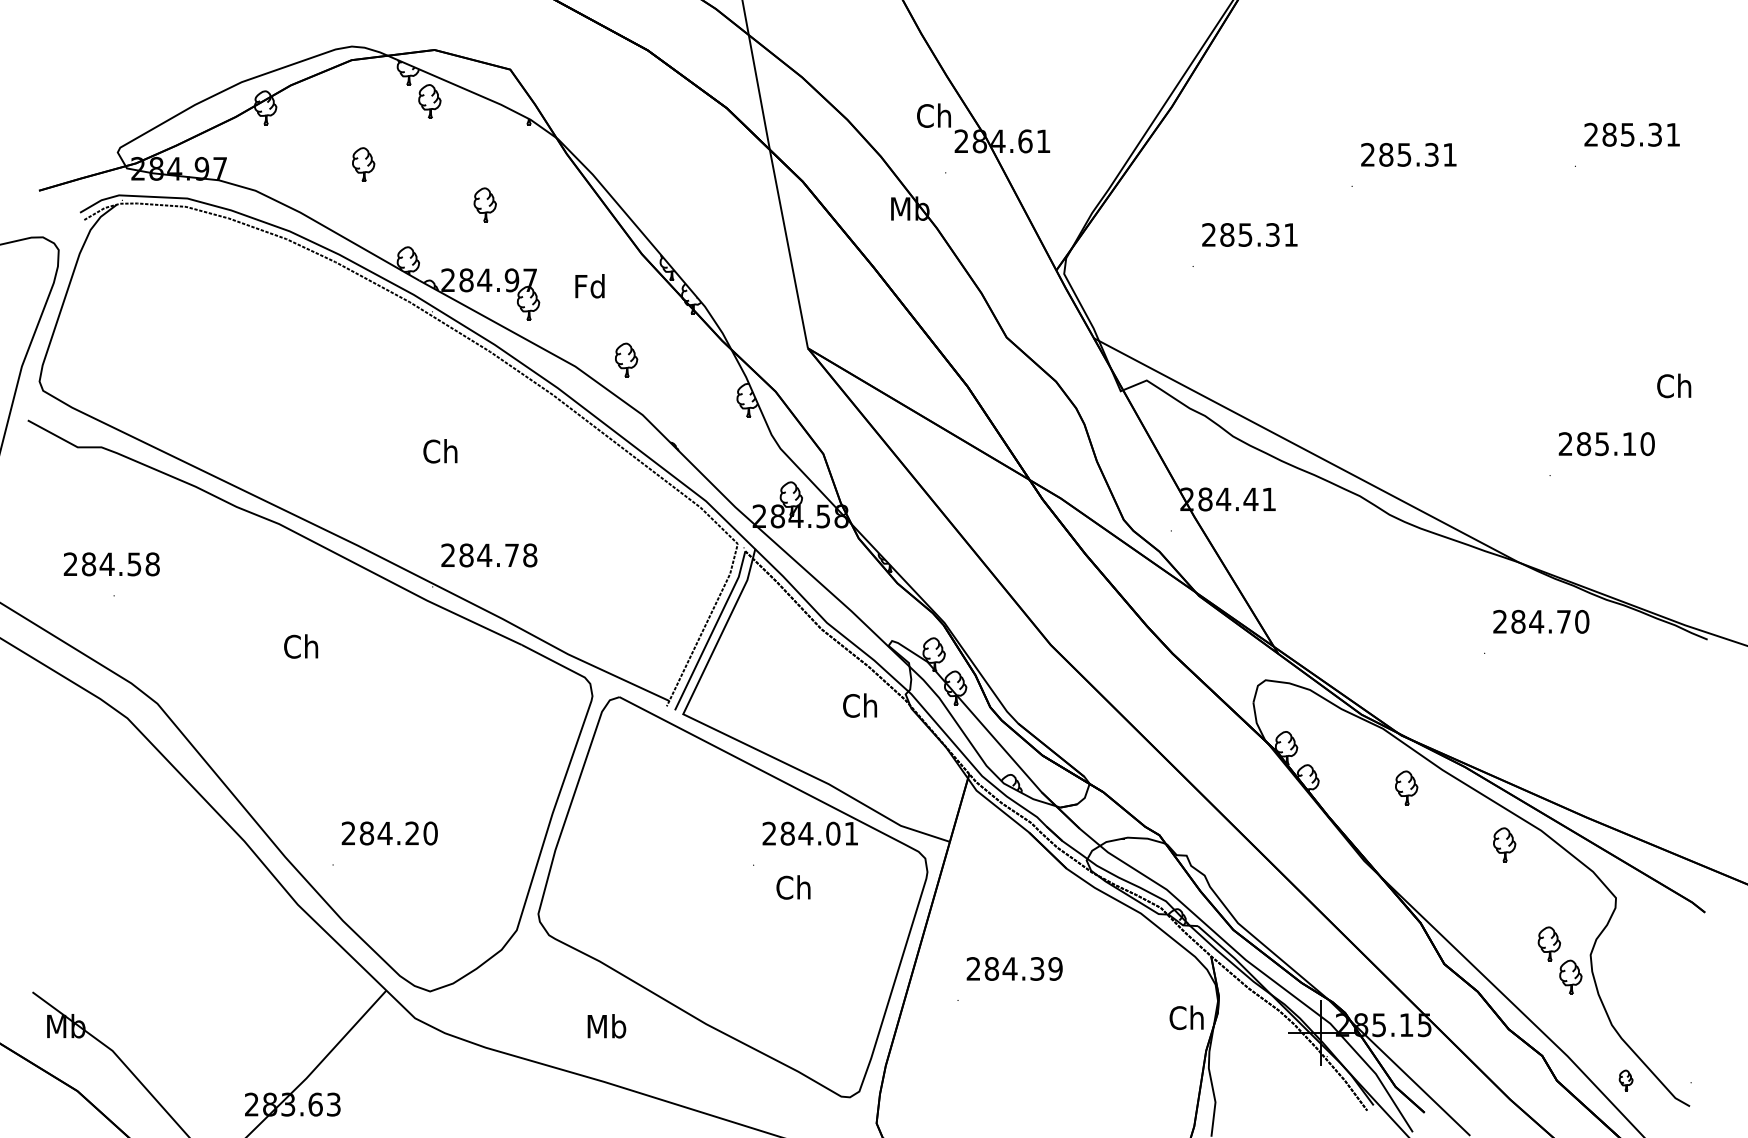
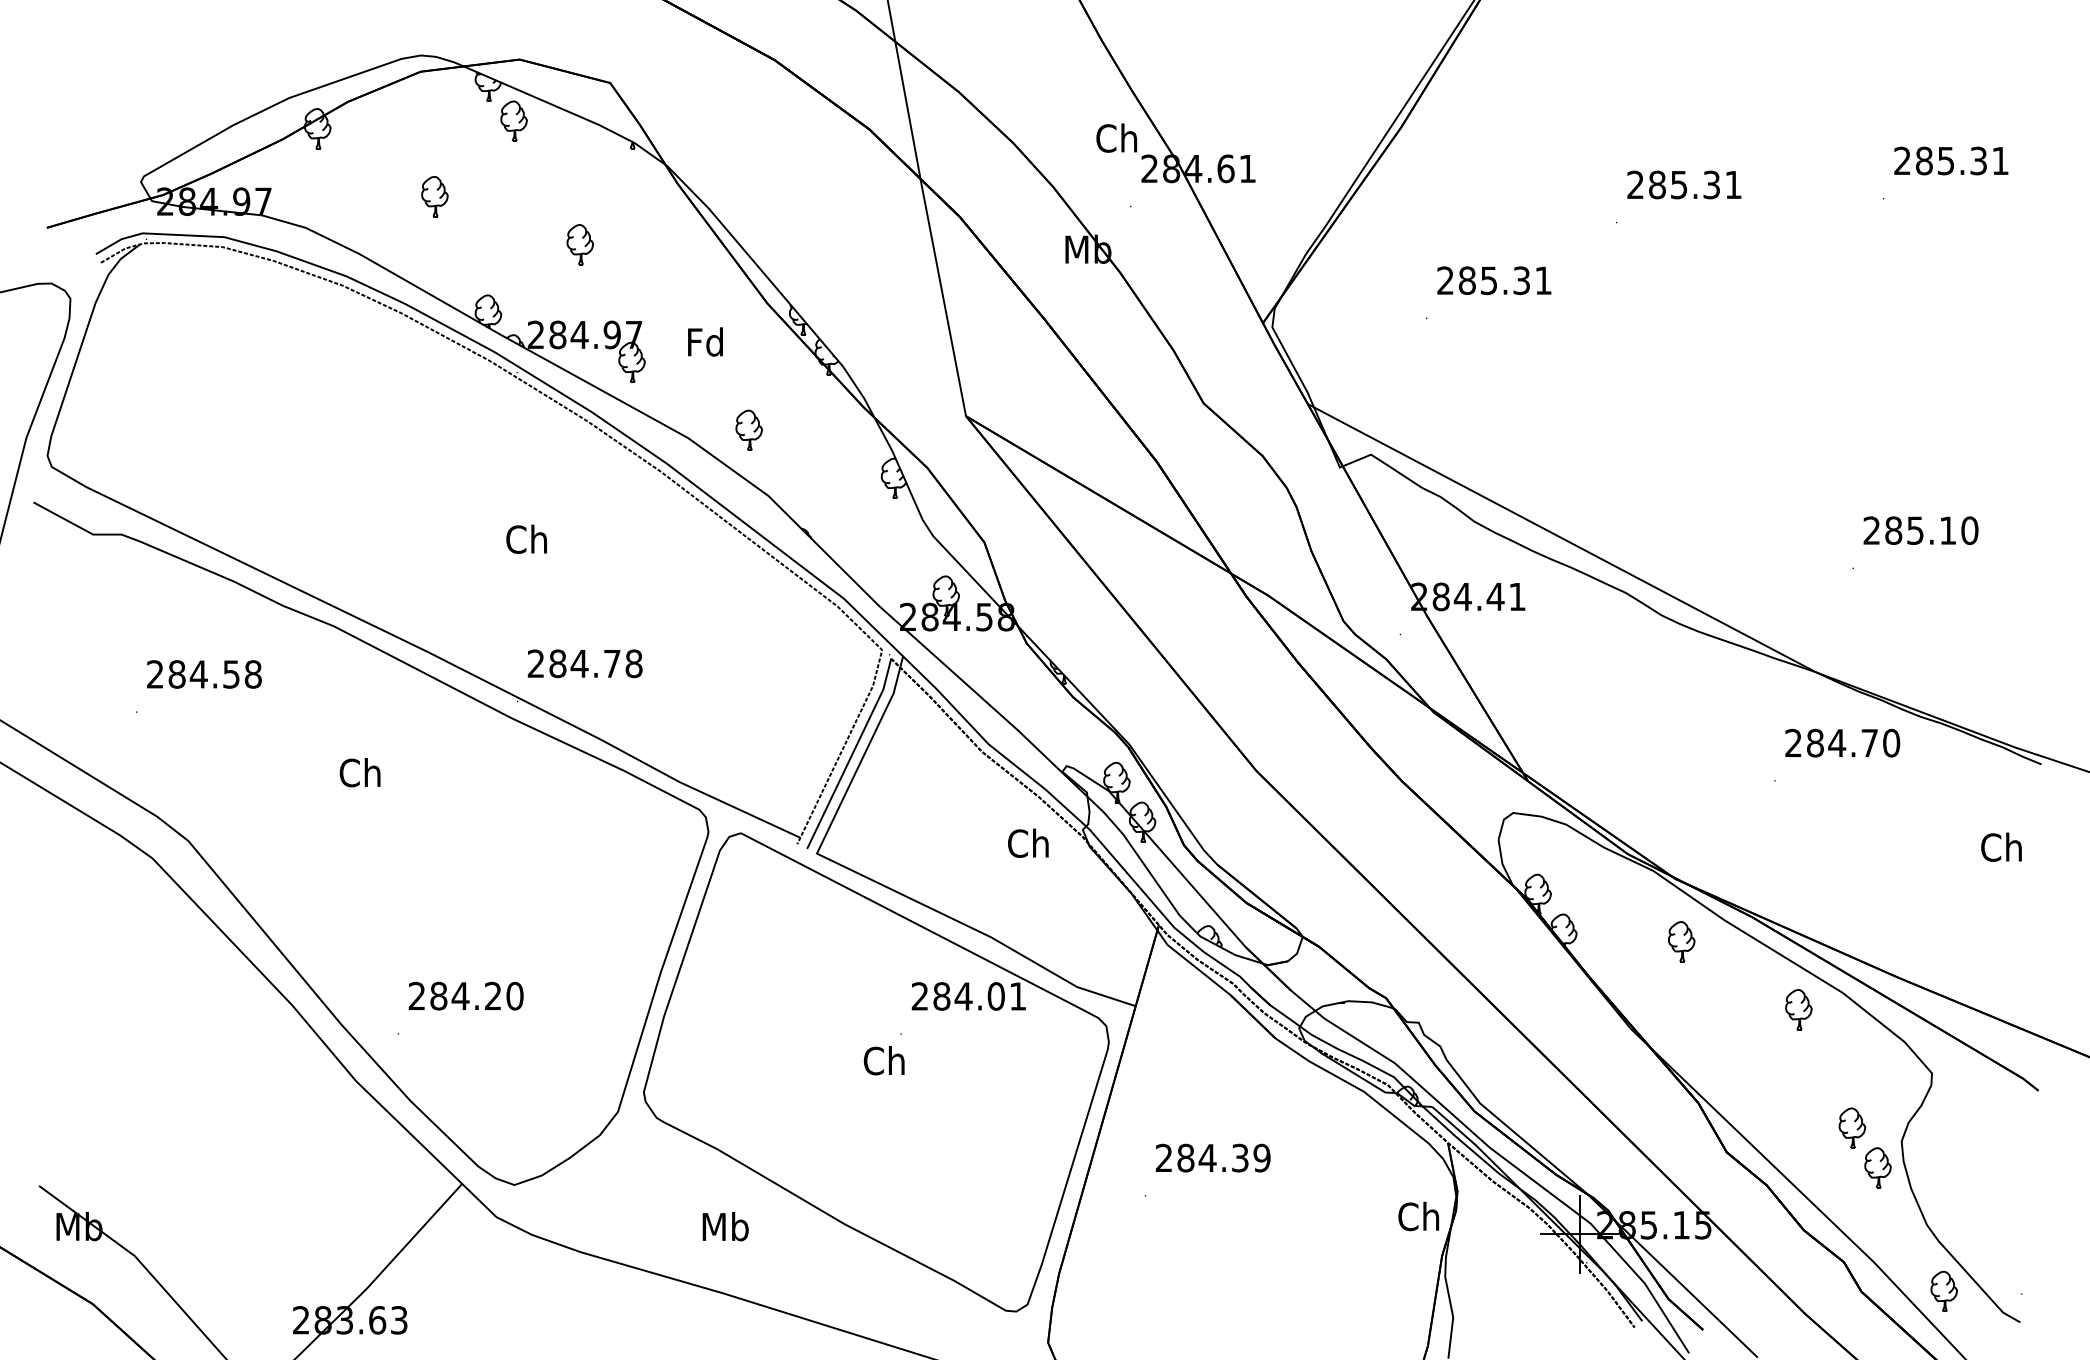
text: (1674, 385) -> (2001, 846), moved
text: (111, 564) -> (204, 674), moved
text: (793, 887) -> (884, 1060), moved
part: (1625, 1080) -> (1943, 1291), size x1.67

